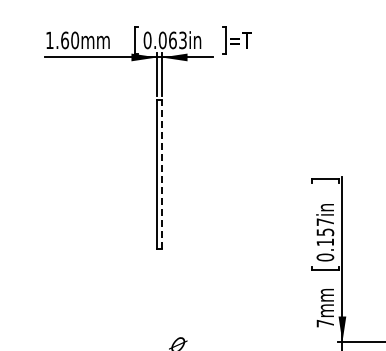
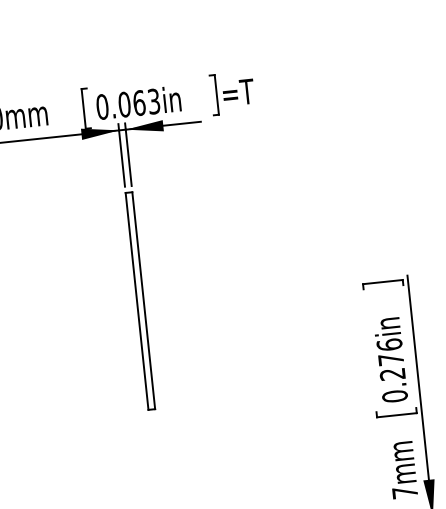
line: (161, 174) -> (143, 300), dashed -> solid
text: (325, 232) -> (391, 359), 0.157in -> 0.276in

